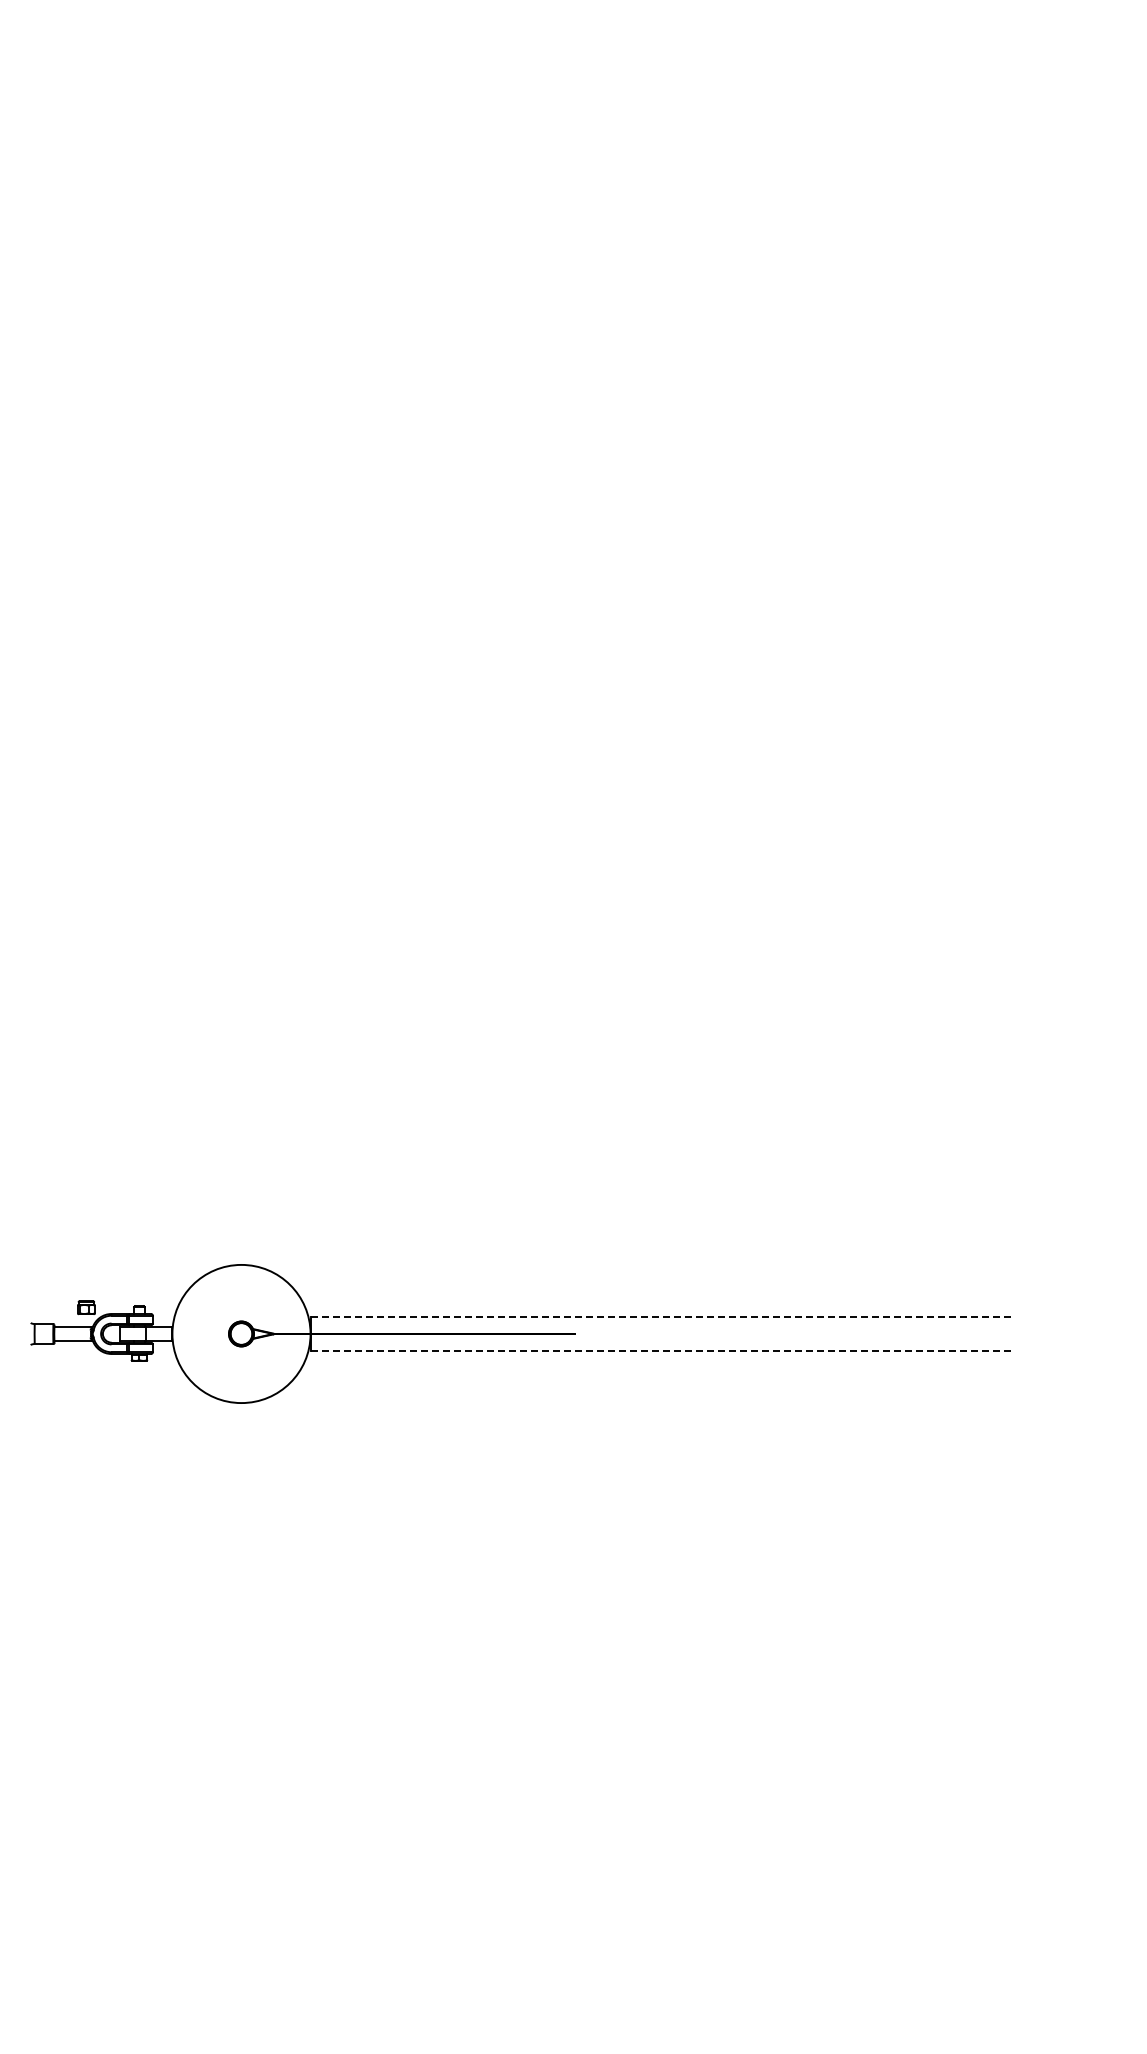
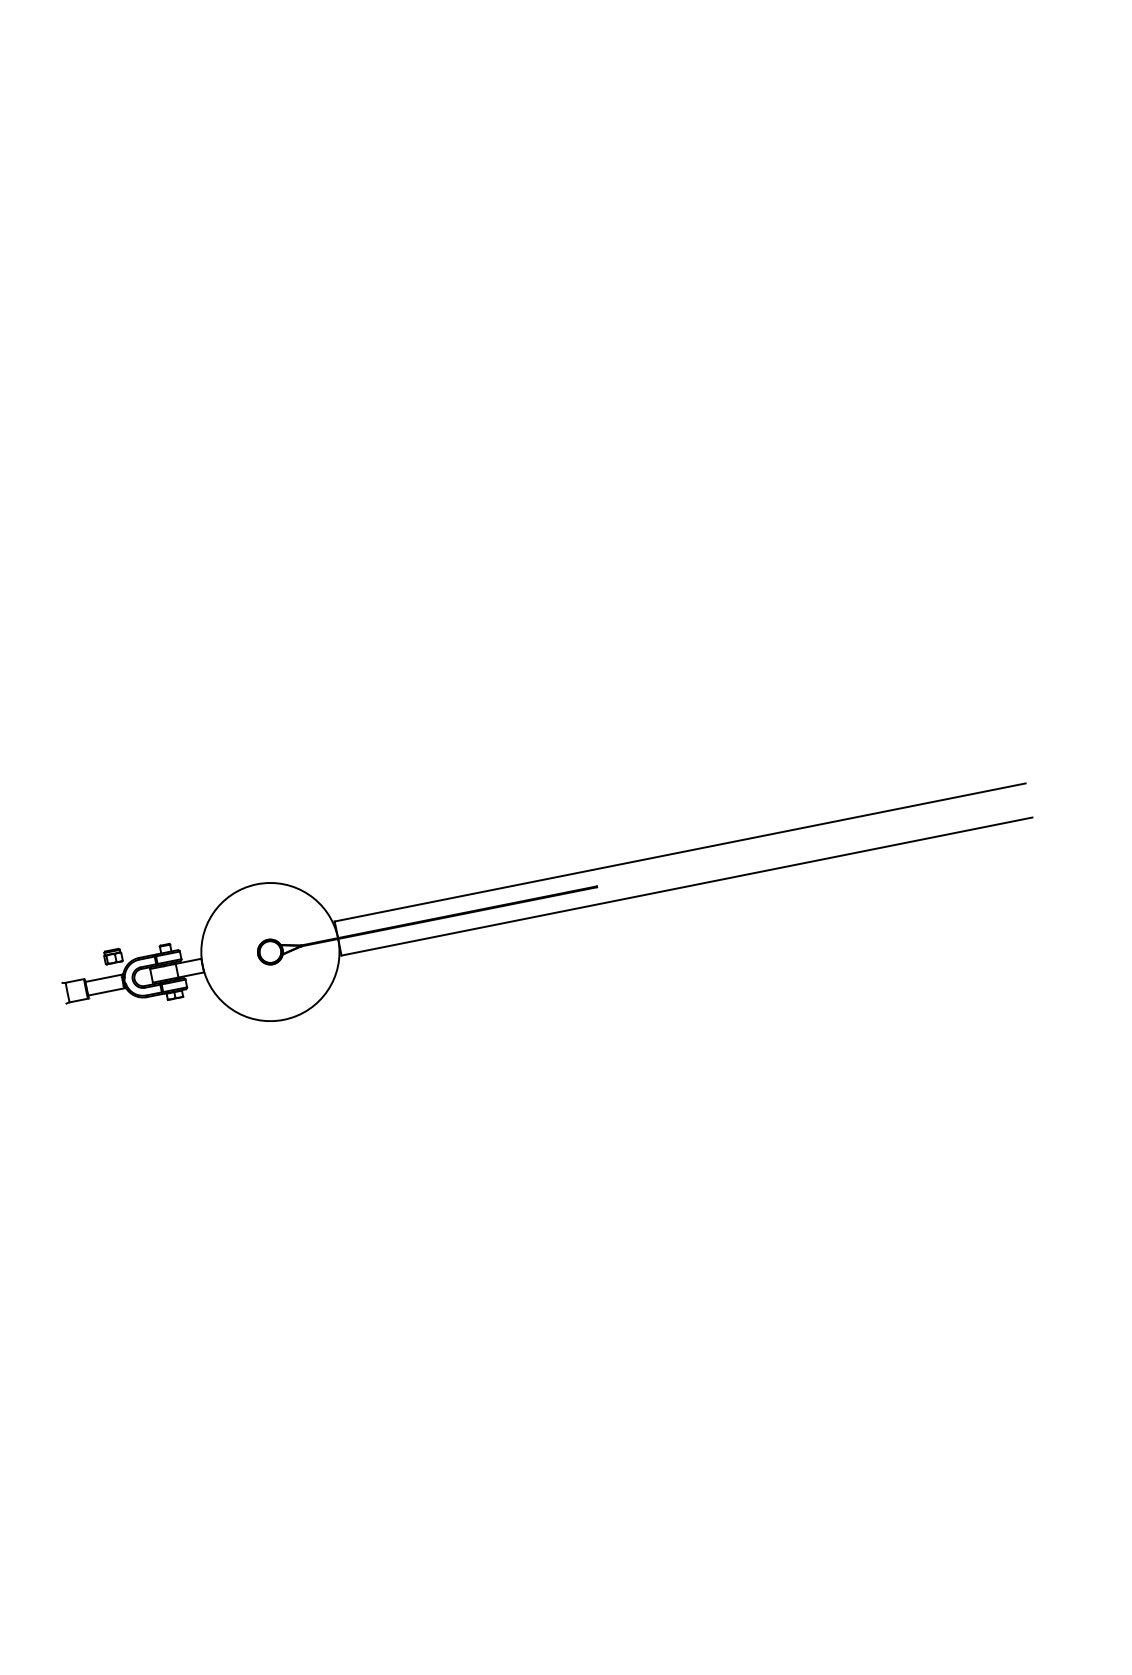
line: (663, 1316) -> (680, 852), dashed -> solid
line: (663, 1351) -> (687, 886), dashed -> solid

